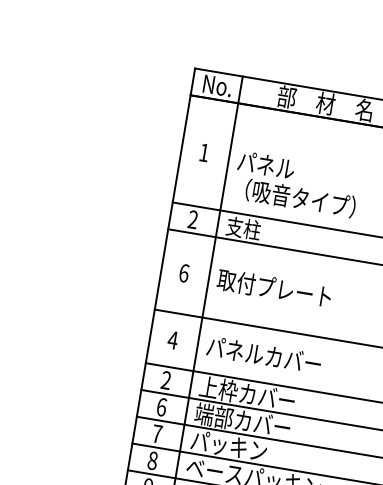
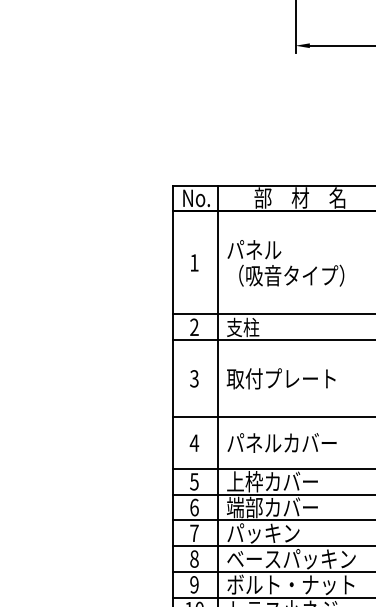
text: (296, 184) -> (285, 263), moved
text: (184, 272) -> (194, 378), 6 -> 3
text: (166, 380) -> (194, 481), 2 -> 5

